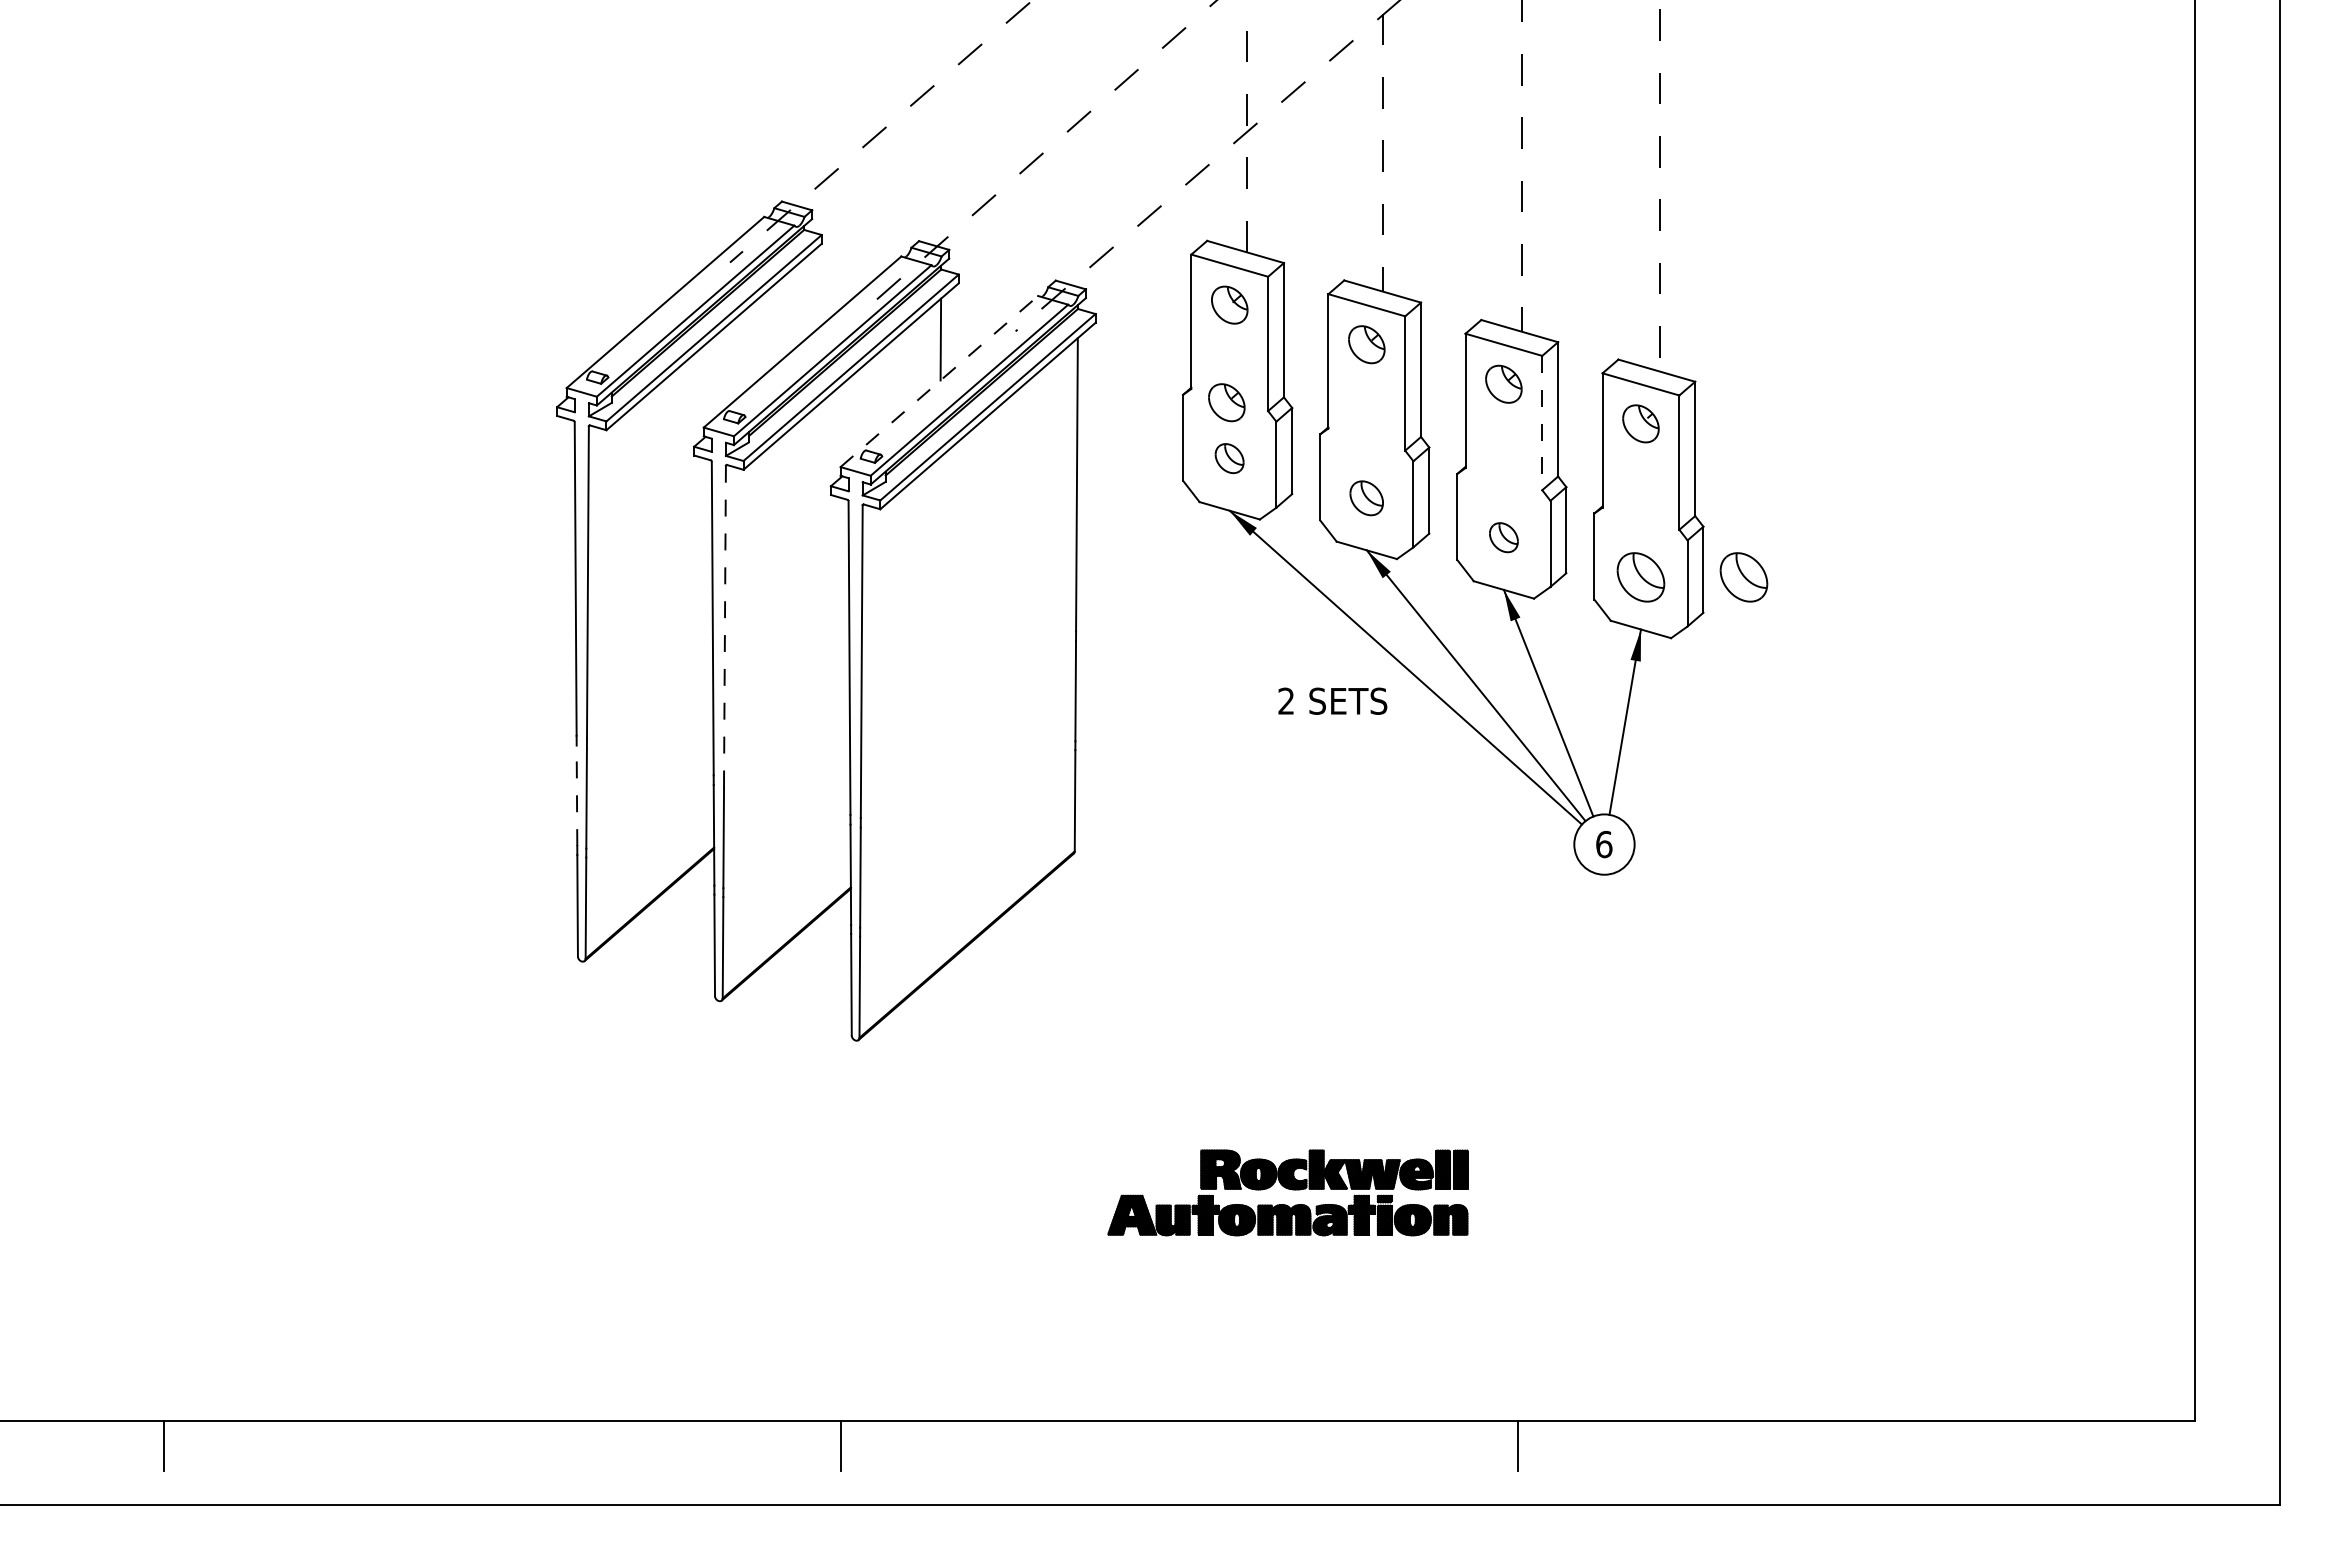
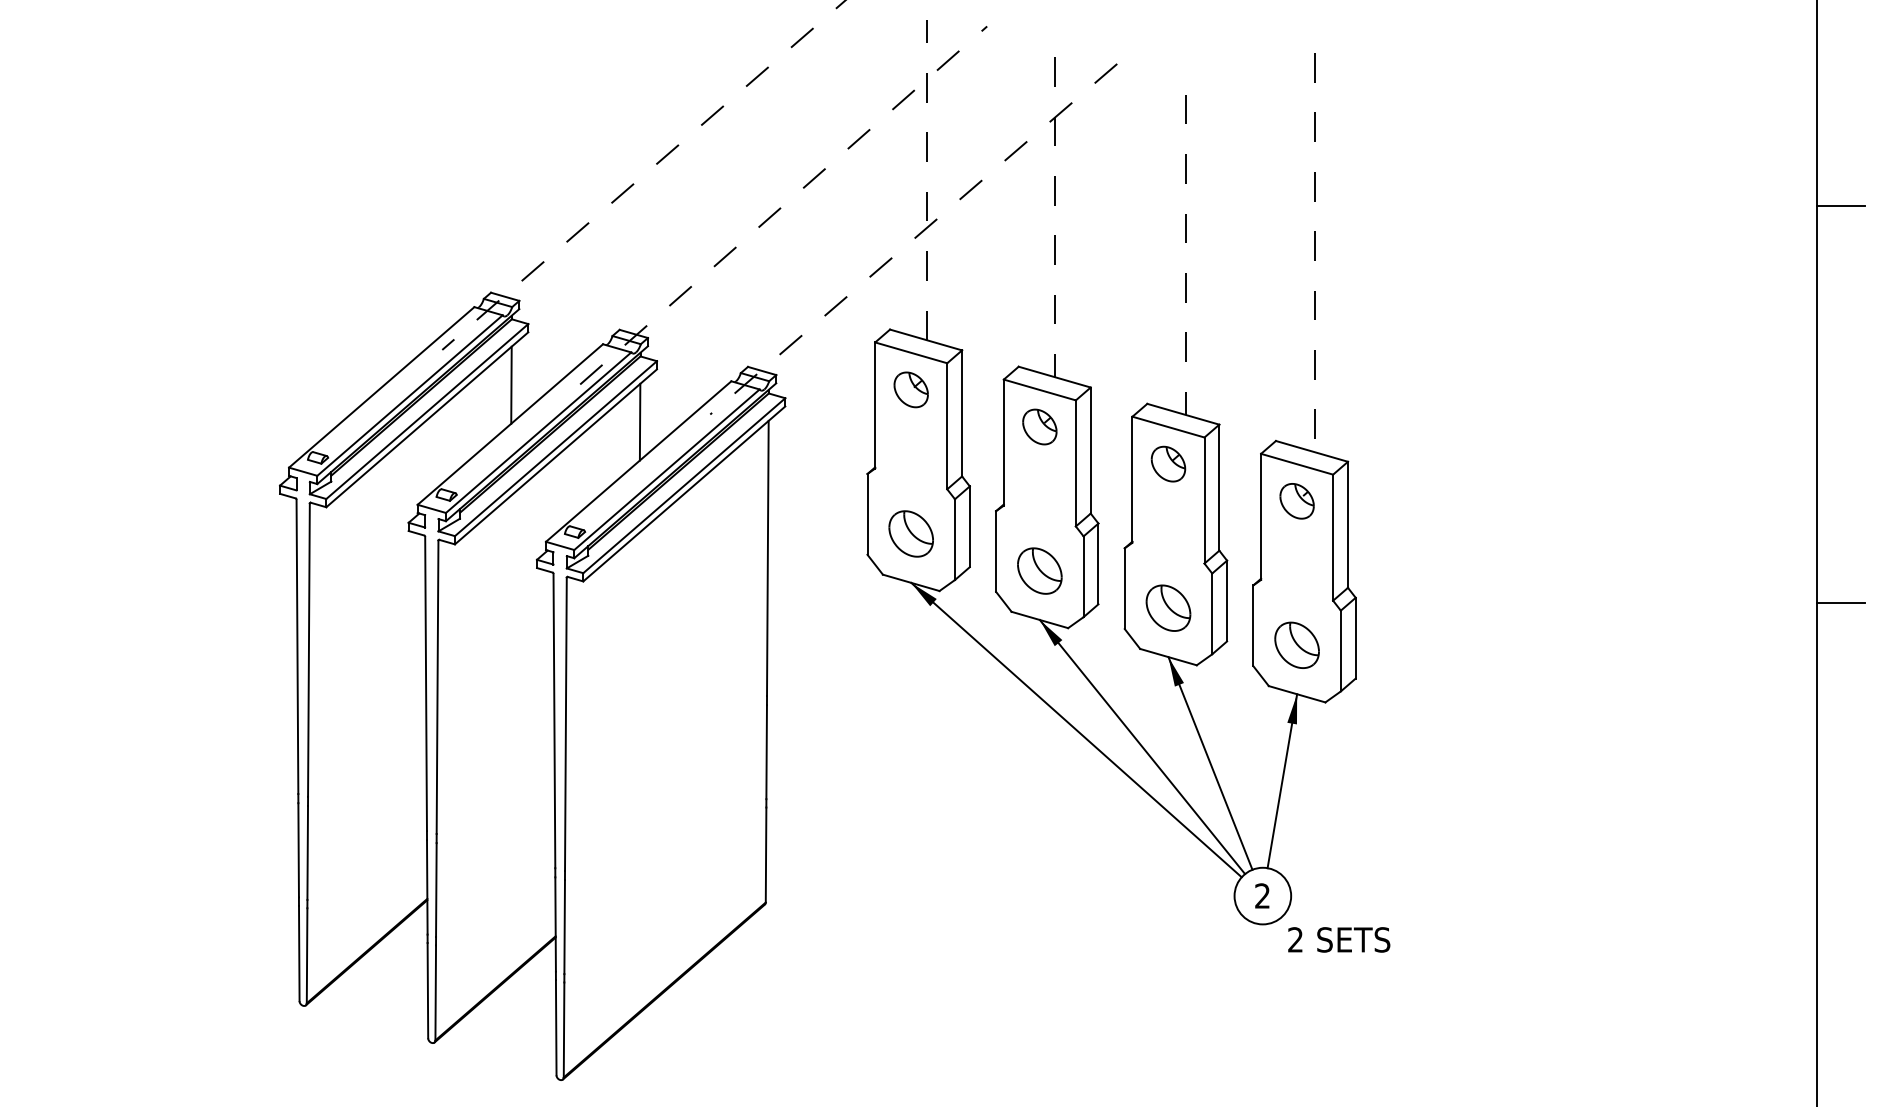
line: (2219, 108) -> (1840, 205), added
line: (803, 300) -> (511, 385), added
line: (939, 381) -> (638, 461), dashed -> solid
part: (1226, 402) -> (908, 481), removed
line: (1542, 423) -> (1204, 500), dashed -> solid
part: (1229, 458) -> (910, 533), size x1.67
part: (1366, 498) -> (1039, 571), size x1.43
line: (2219, 531) -> (1840, 602), added
part: (1503, 537) -> (1168, 607), size x1.67
part: (1743, 577) -> (1393, 645), removed
line: (724, 622) -> (437, 687), dashed -> solid
text: (1332, 700) -> (1338, 939), moved
line: (576, 795) -> (298, 850), dashed -> solid
text: (1604, 844) -> (1262, 896), 6 -> 2

